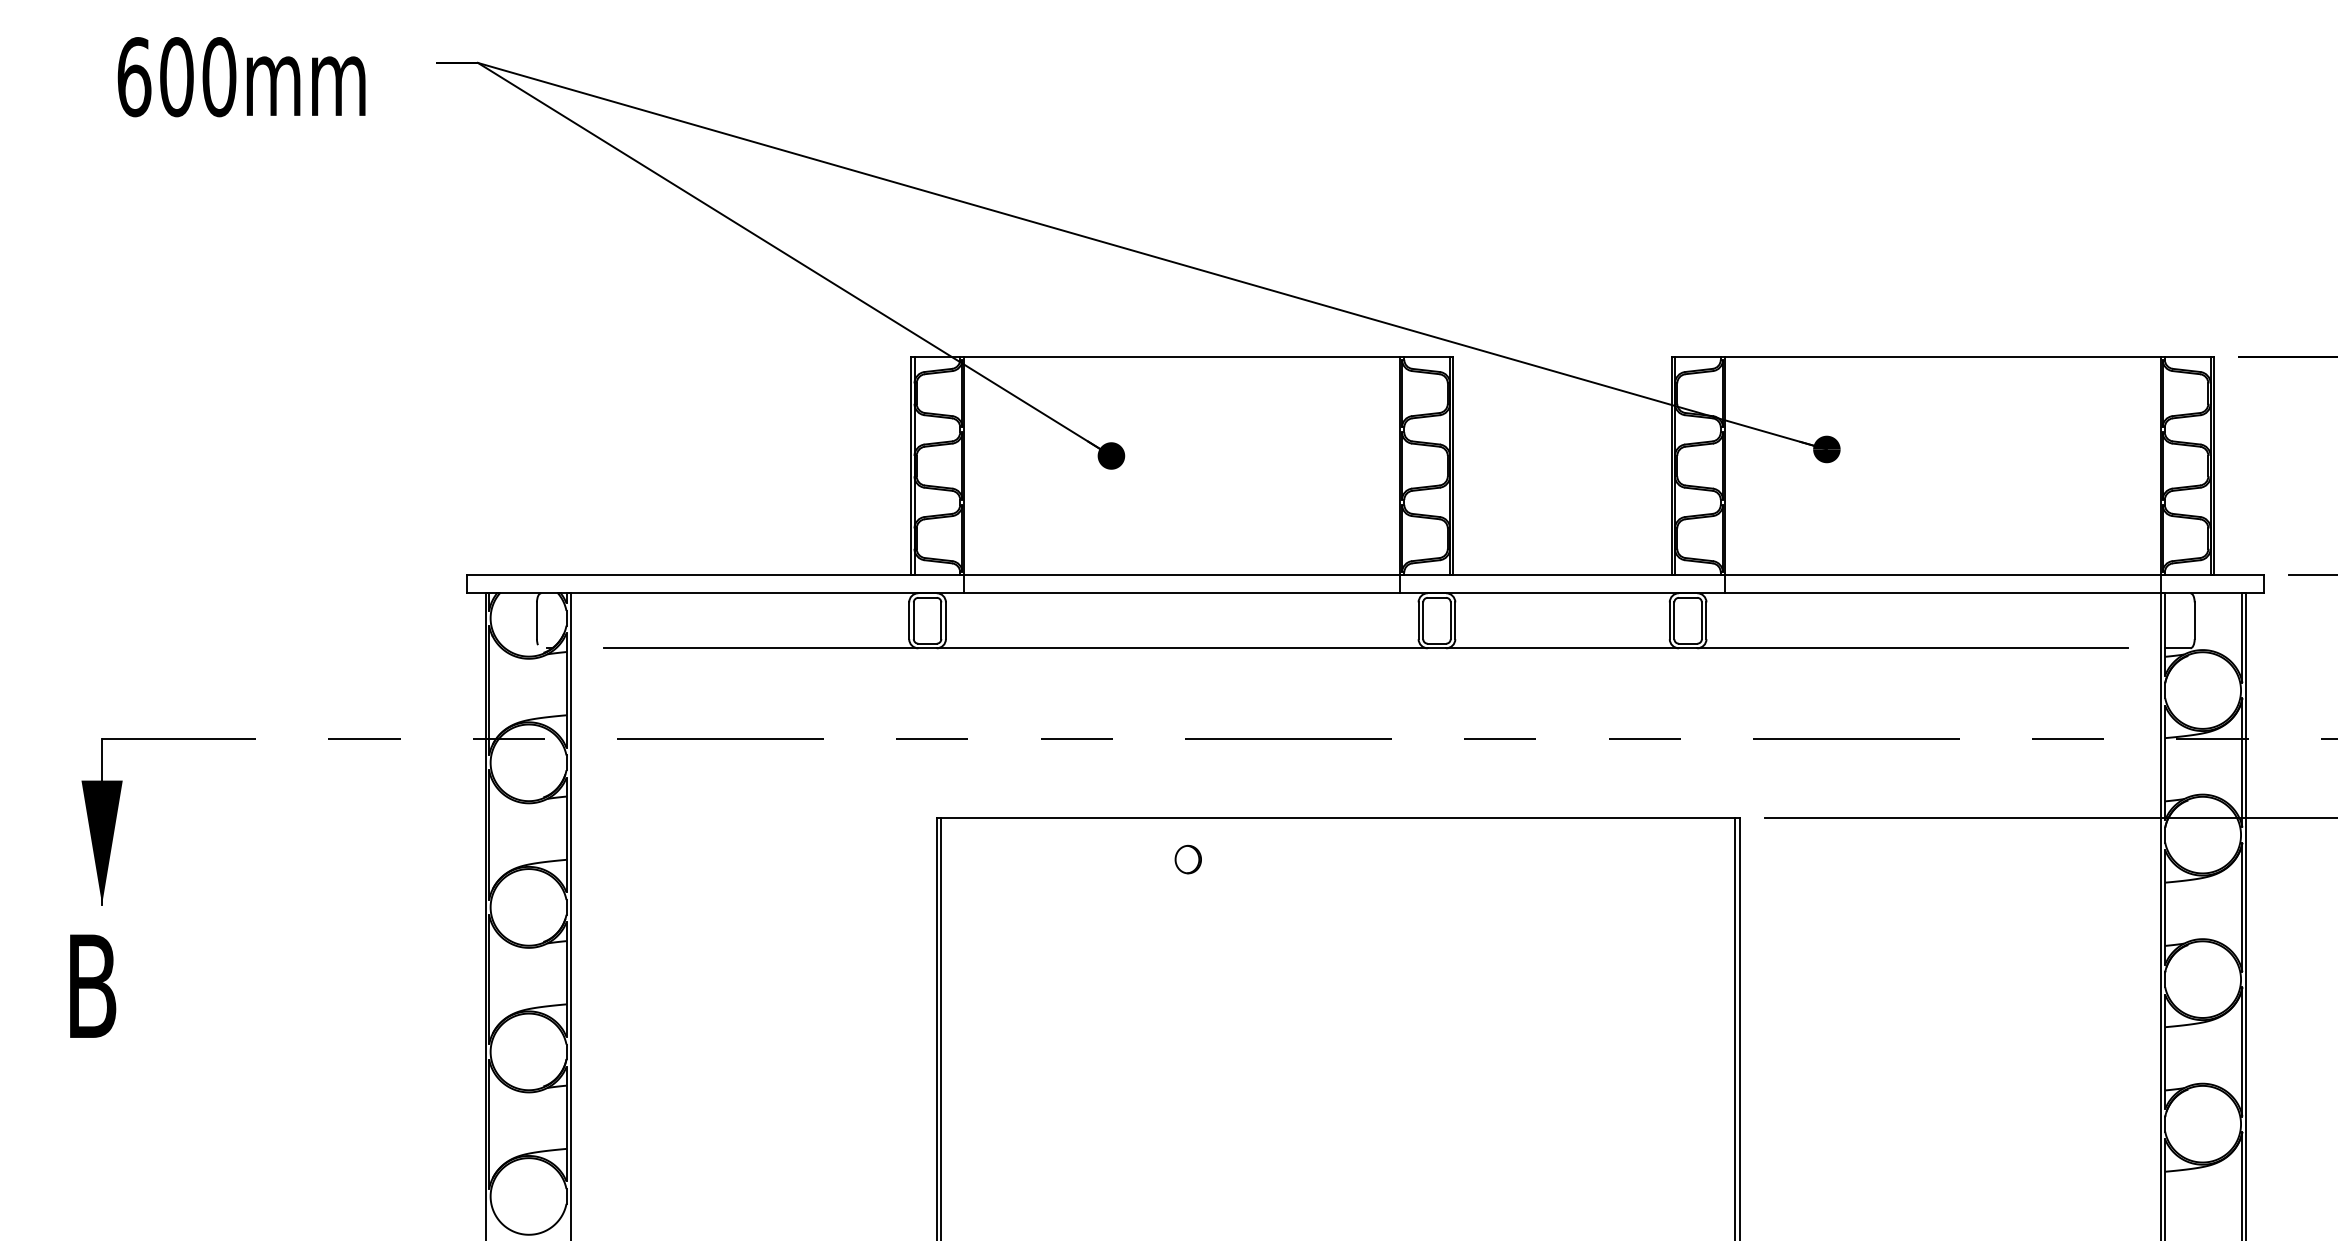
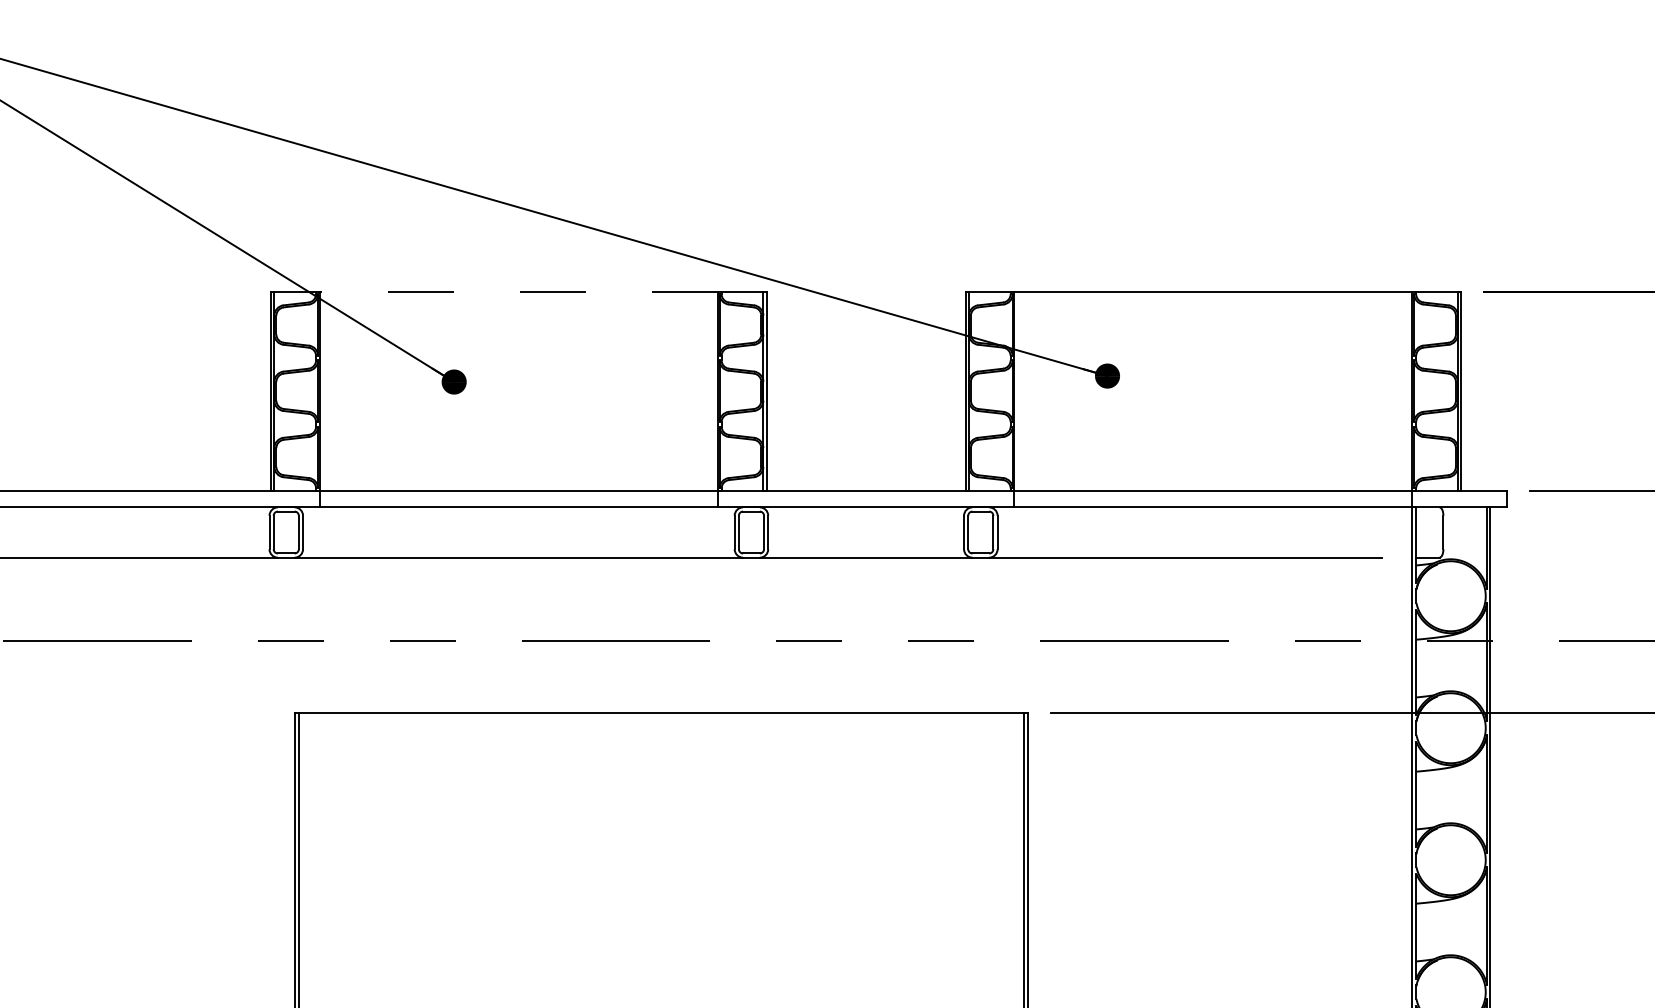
line: (1182, 357) -> (519, 292), solid -> dashed
part: (1187, 859) -> (523, 750), removed

